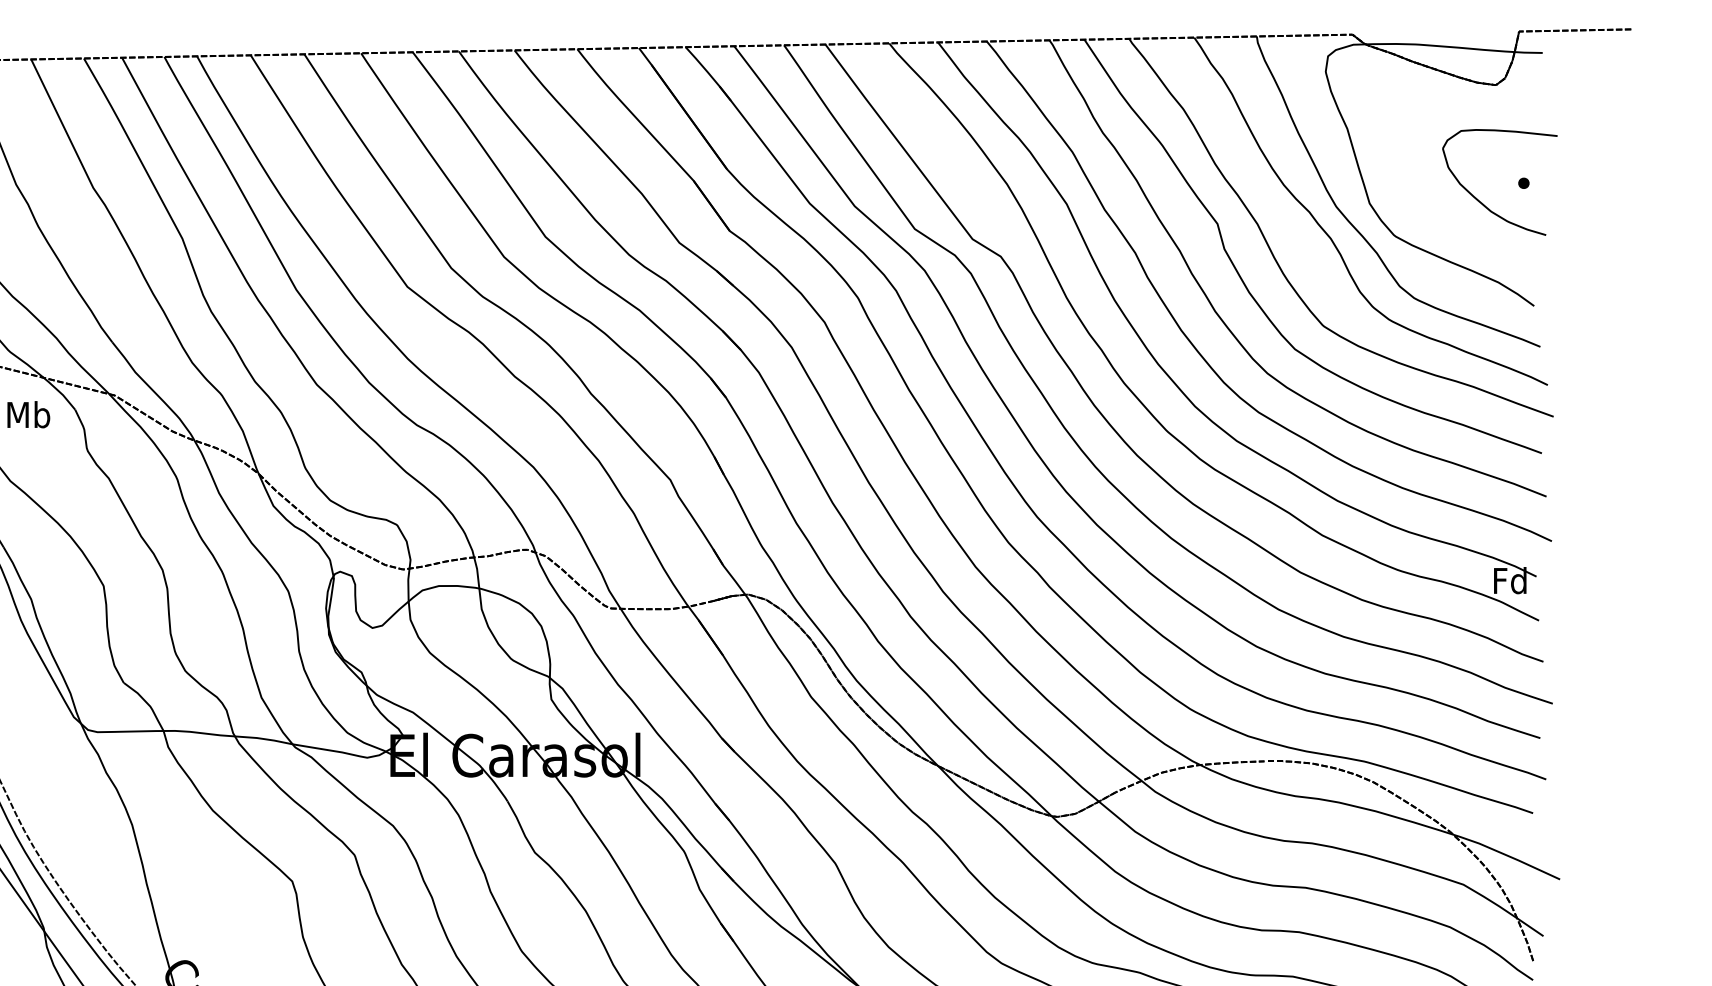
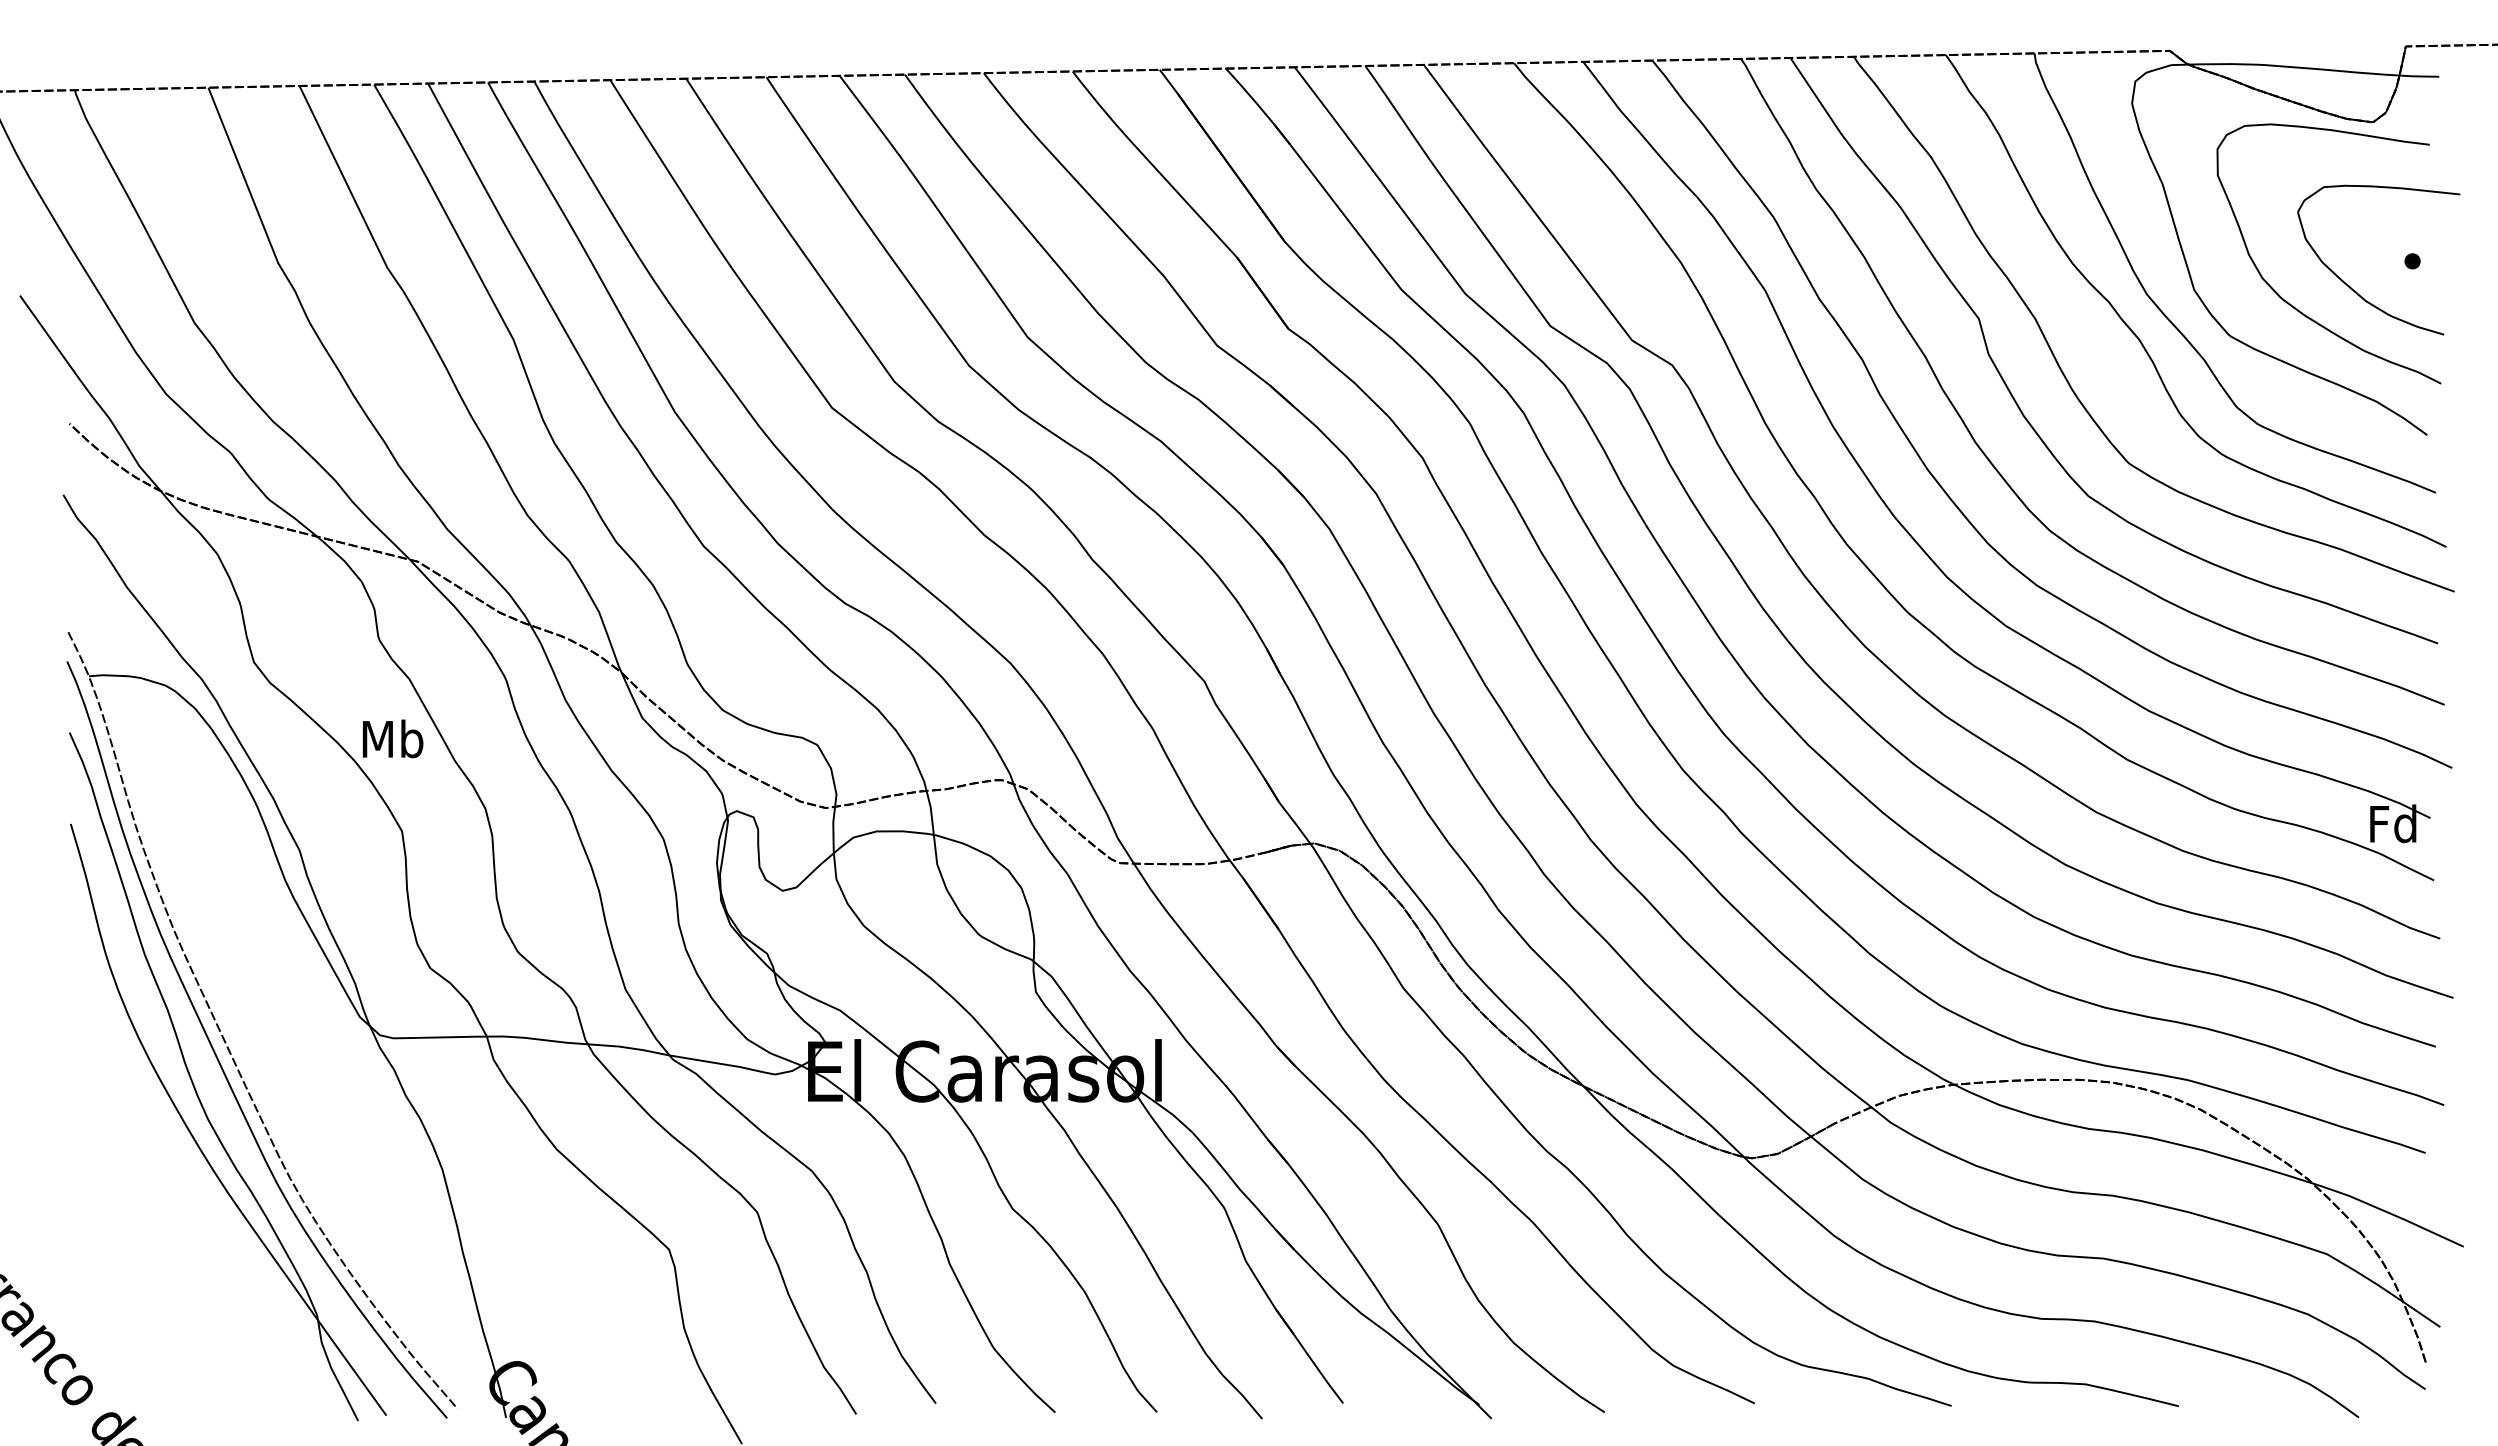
curve: (1437, 213) -> (2290, 303), added
text: (29, 414) -> (393, 738), moved

